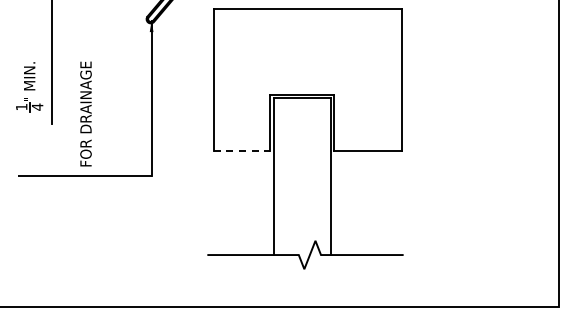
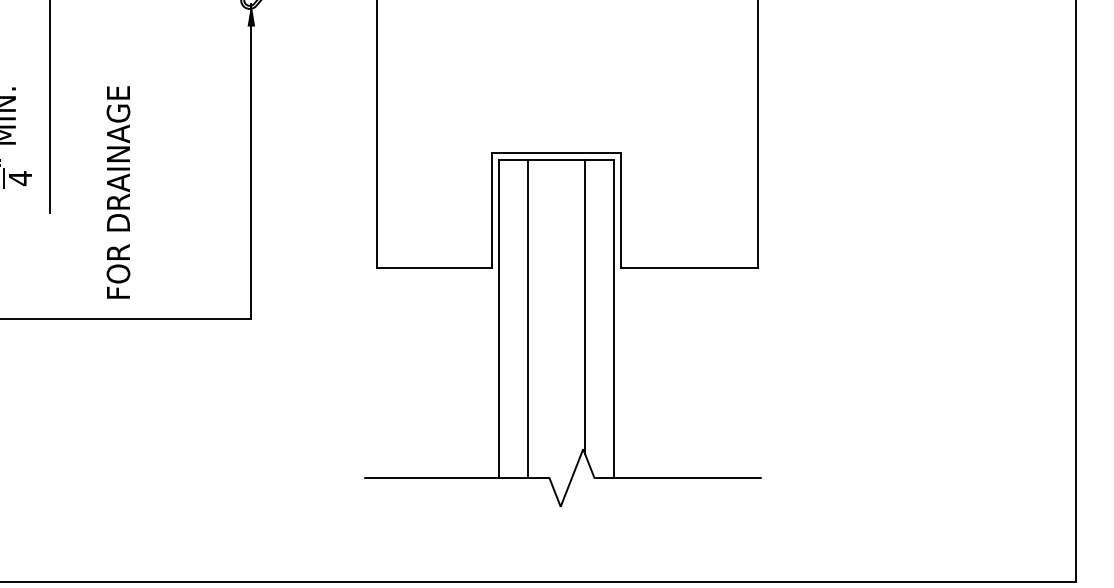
line: (242, 151) -> (435, 268), dashed -> solid
line: (316, 170) -> (585, 306), added
line: (288, 176) -> (528, 318), added

